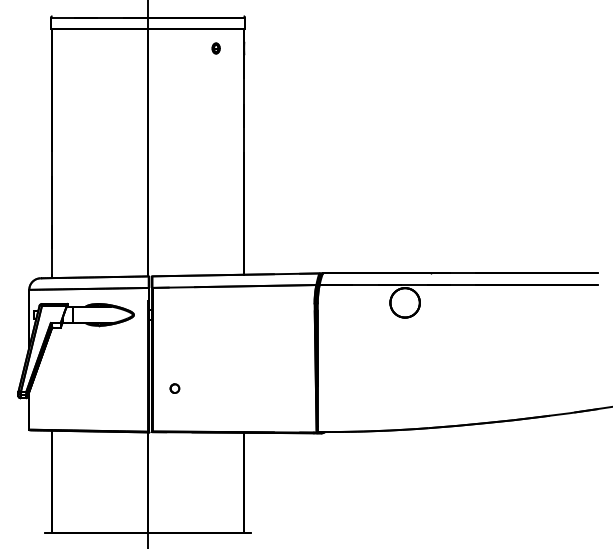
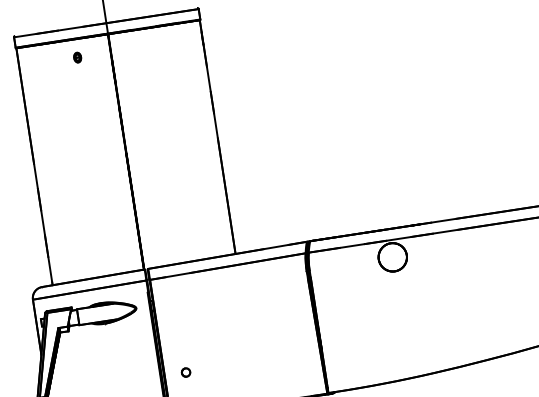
part: (215, 48) -> (77, 57), moved

